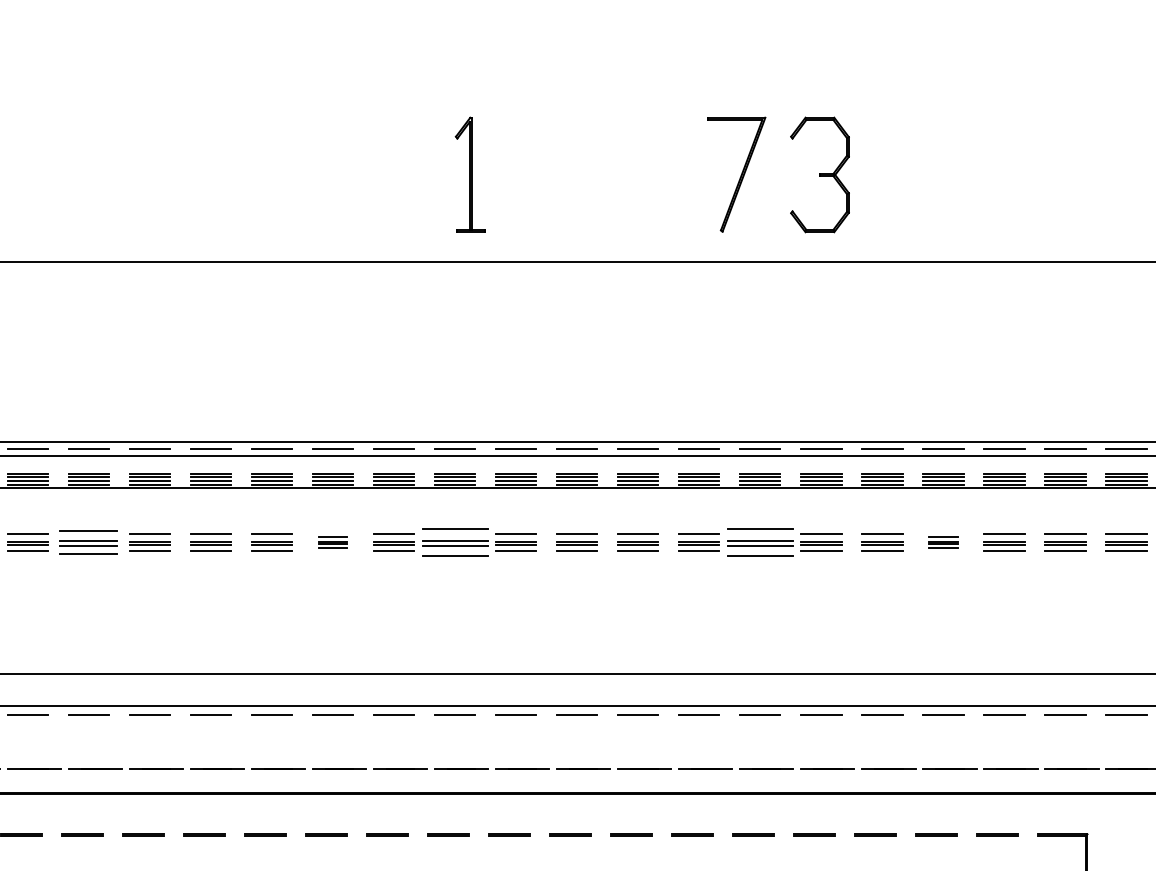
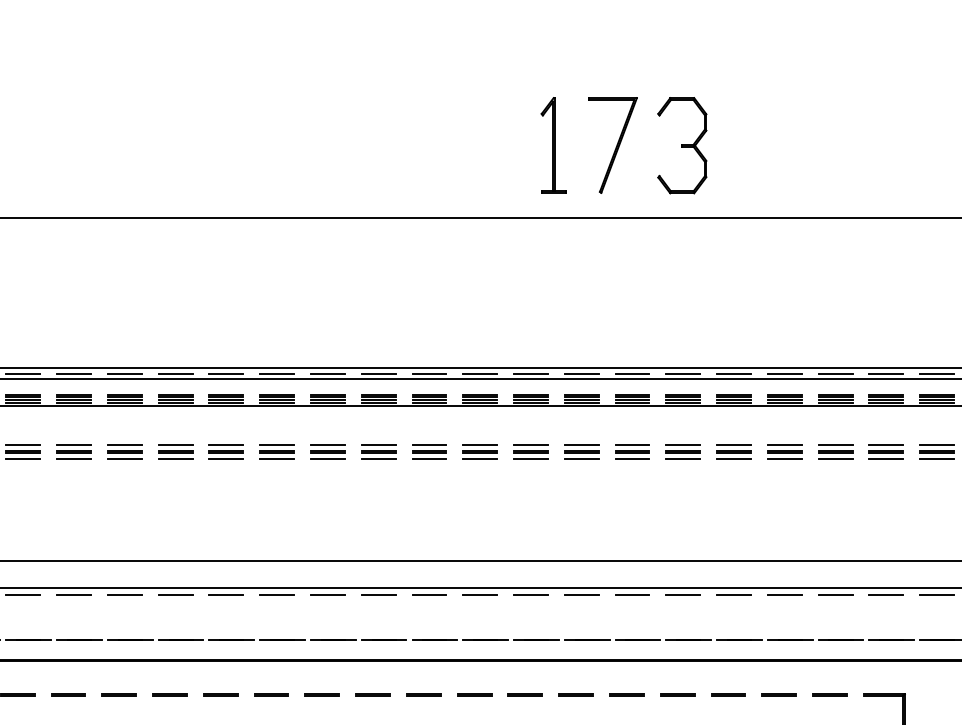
part: (469, 174) -> (552, 145), moved
part: (88, 542) -> (73, 451), size x0.71
part: (332, 542) -> (276, 451), size x1.43
part: (454, 542) -> (378, 451), size x0.62
part: (759, 542) -> (632, 451), size x0.62
part: (943, 542) -> (785, 451), size x1.43

